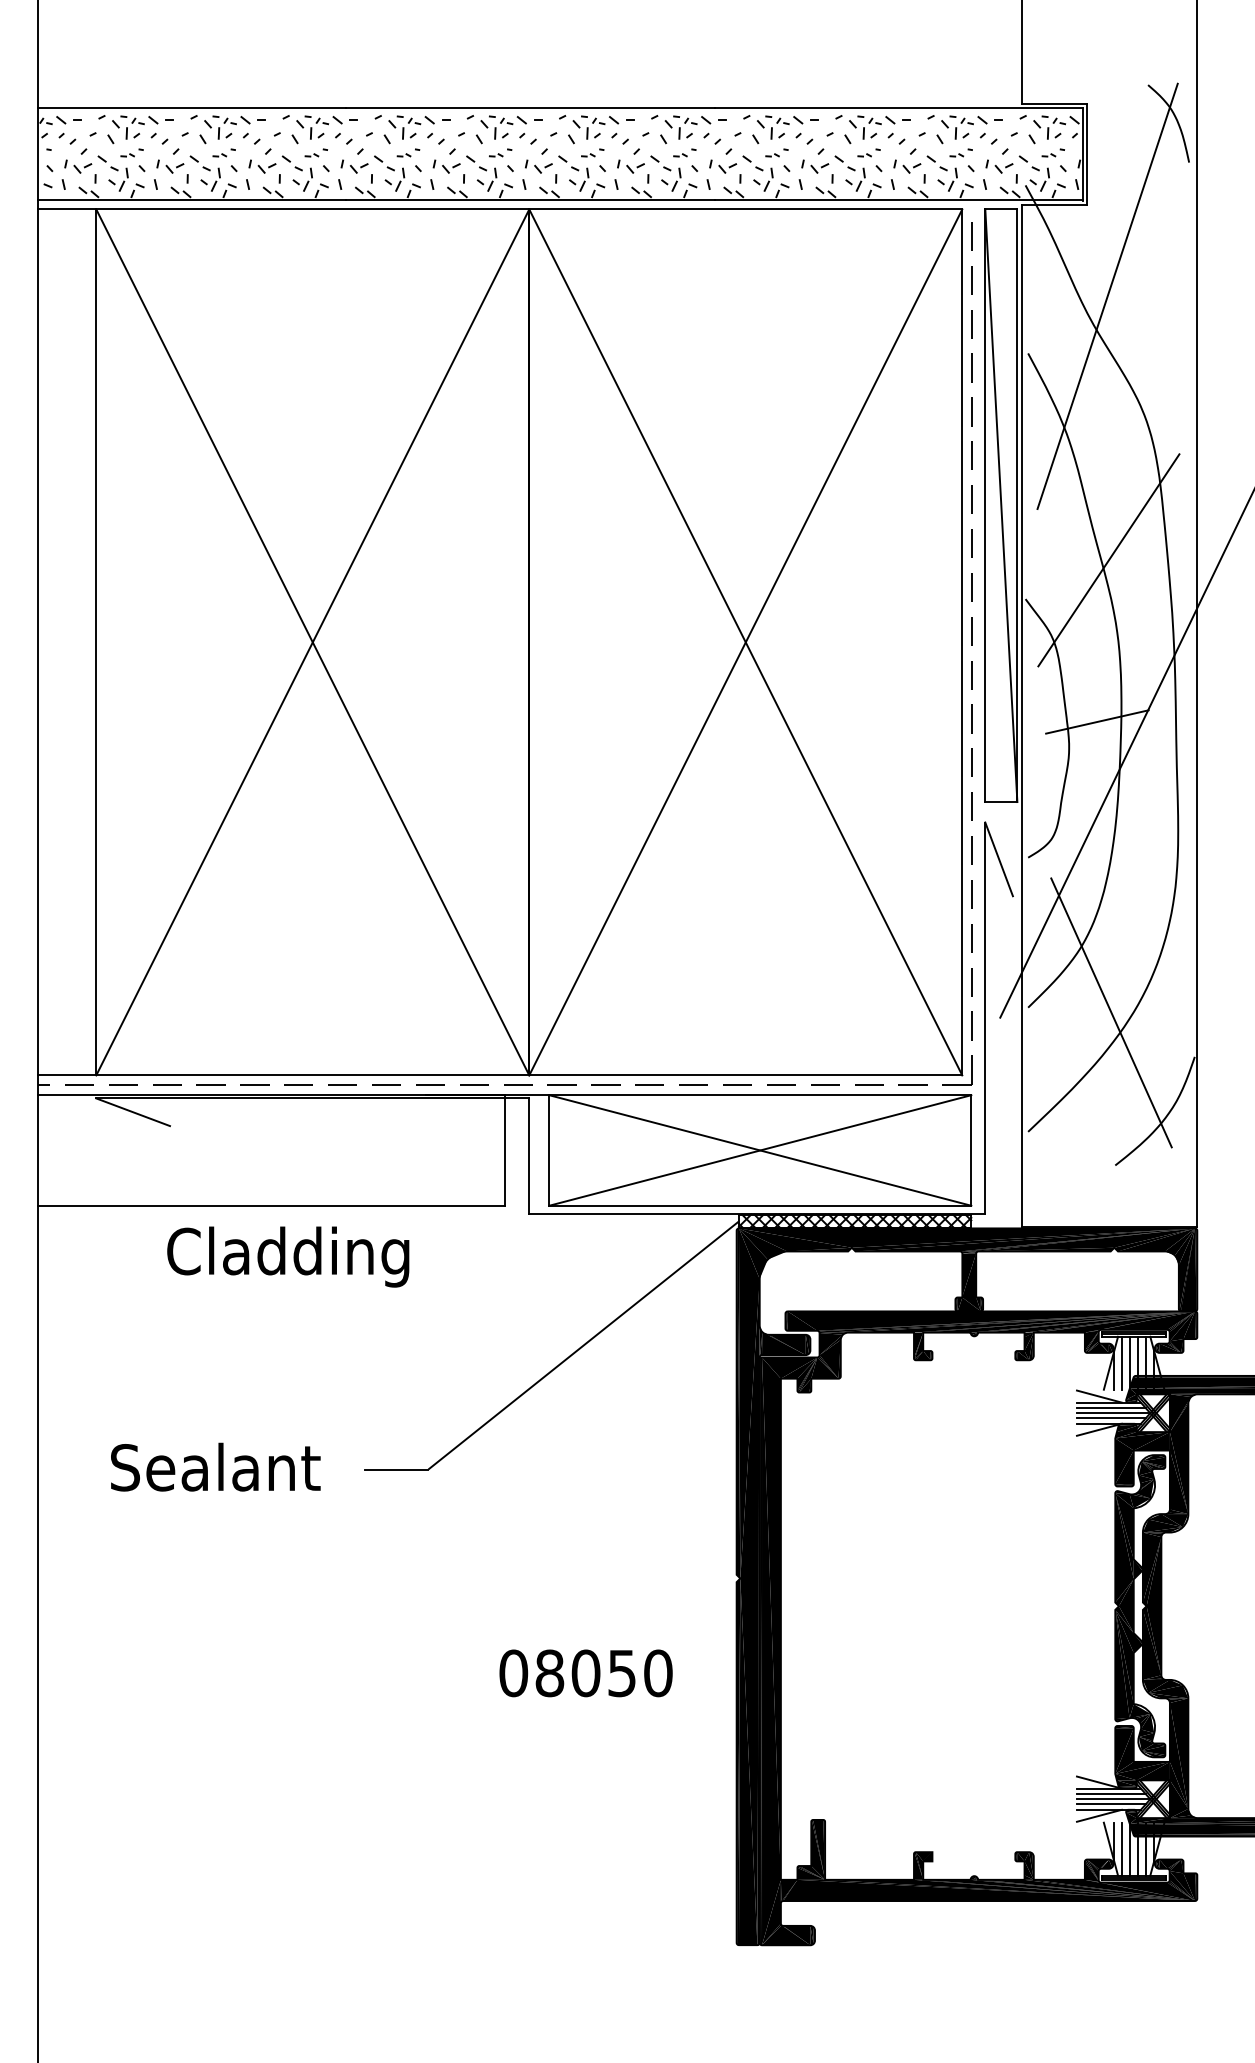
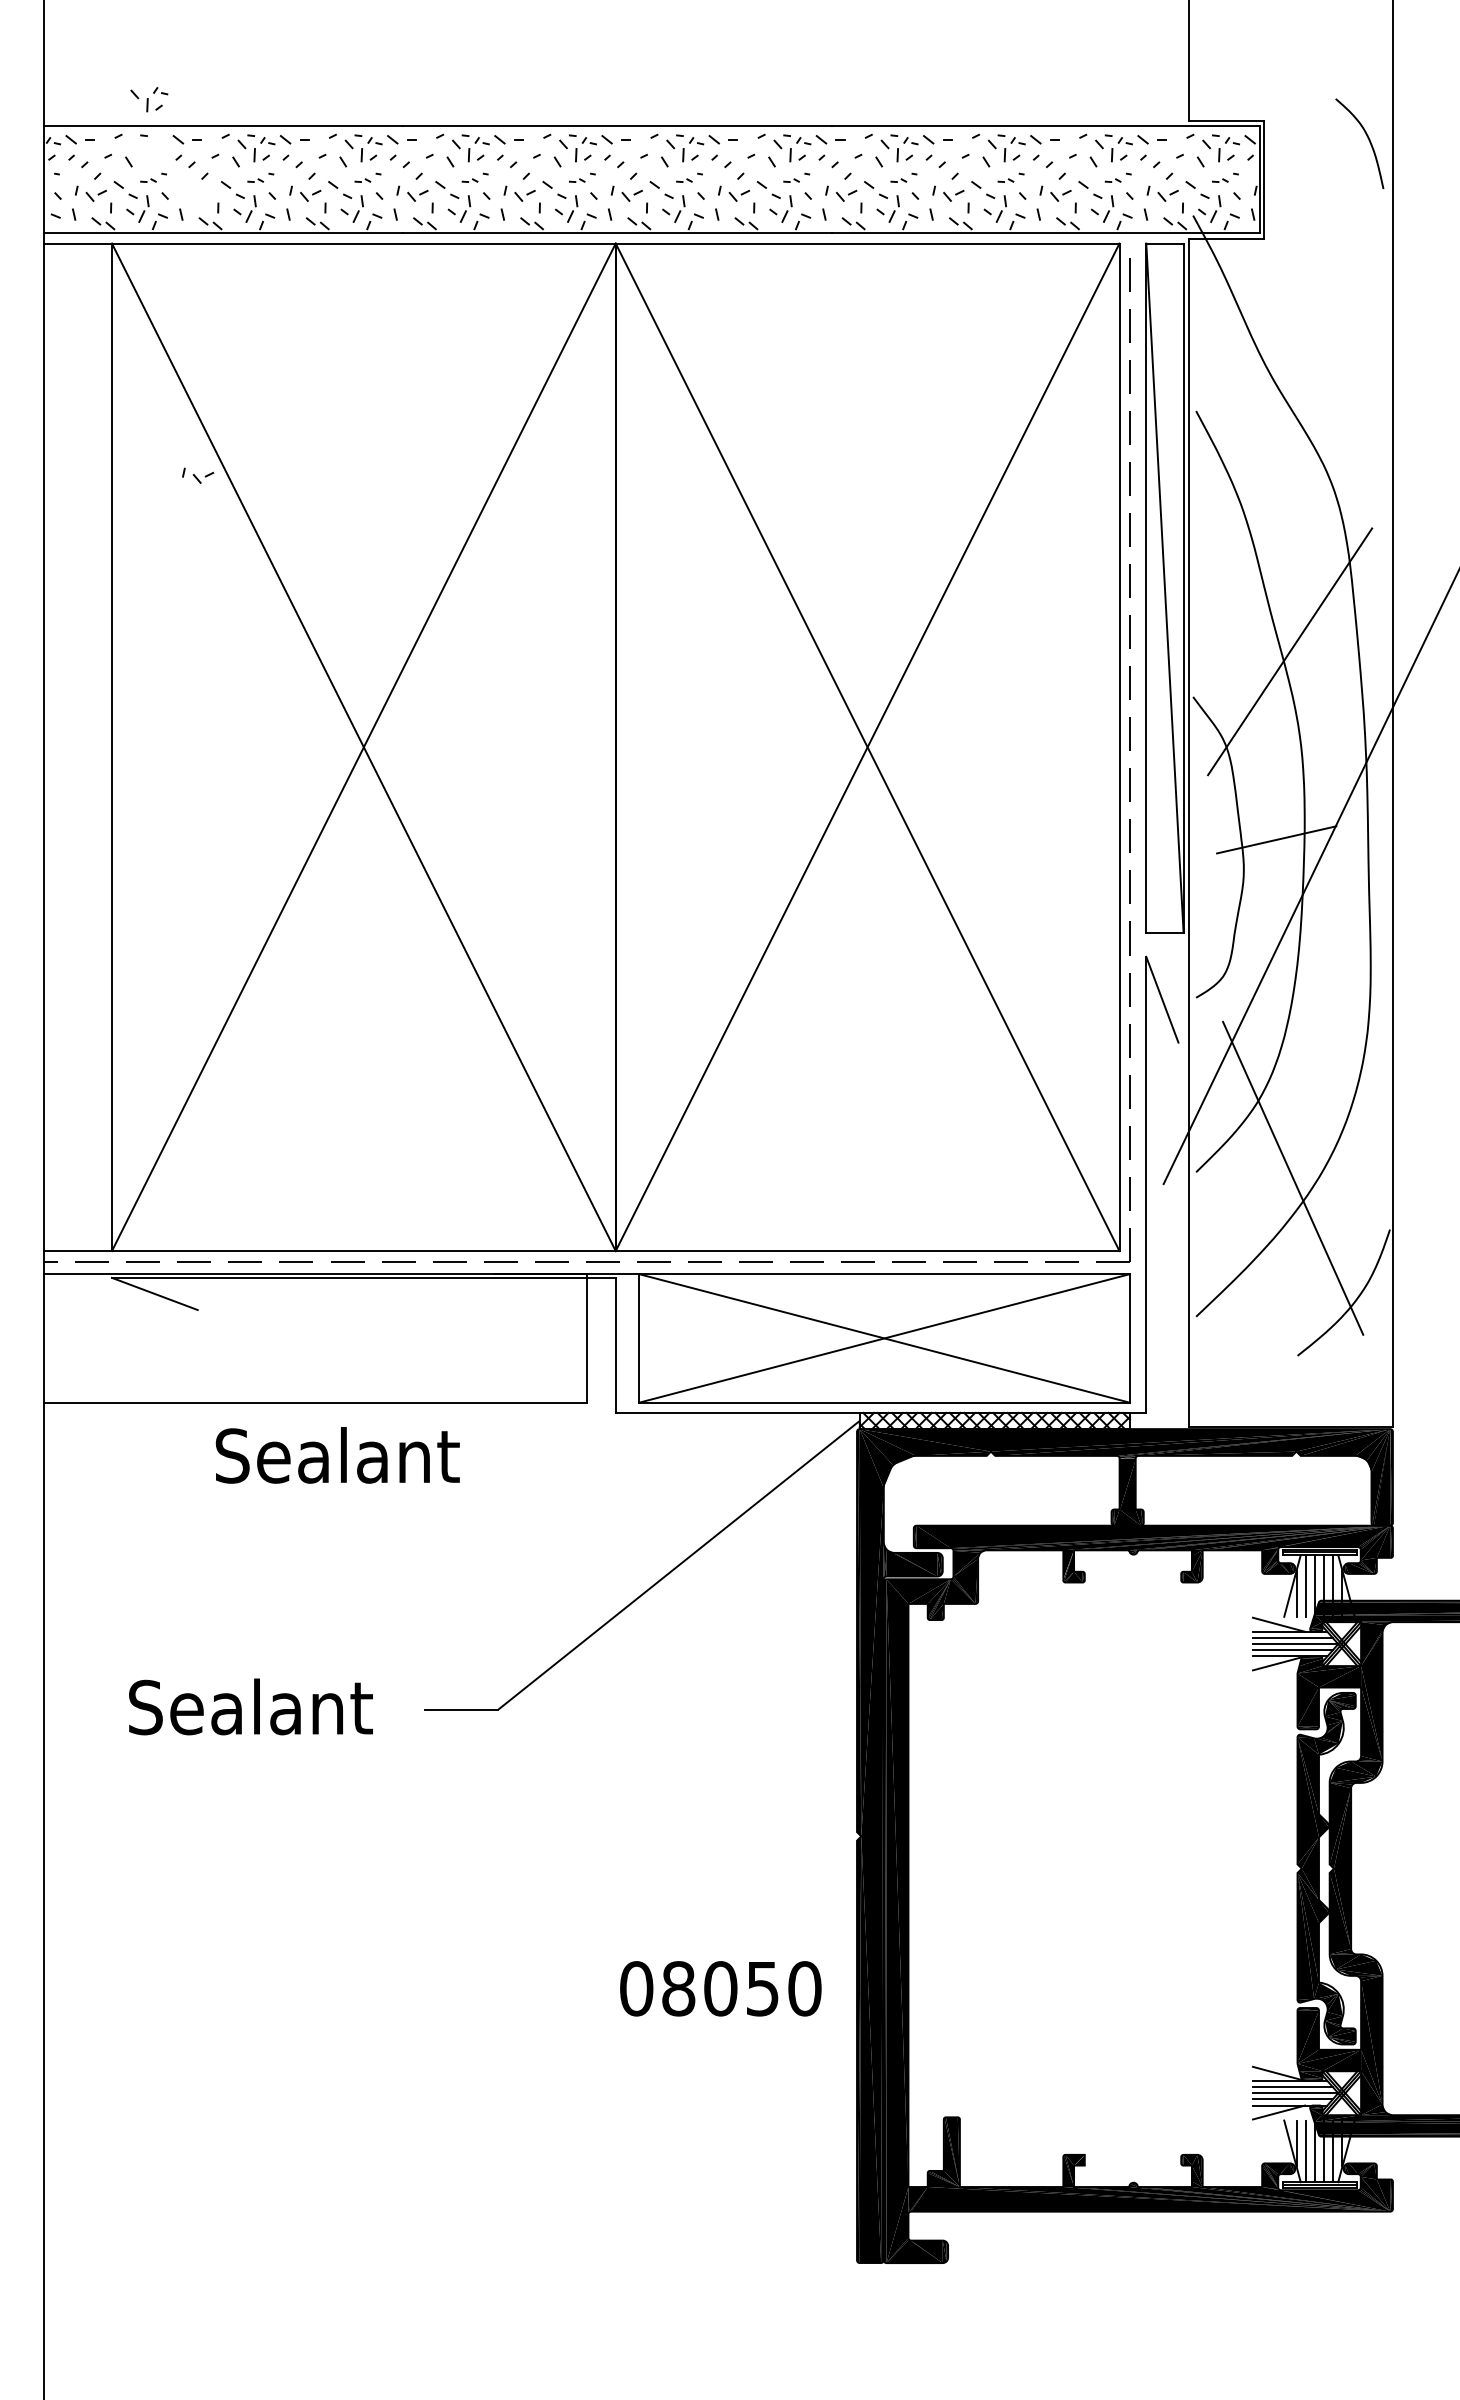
part: (128, 128) -> (149, 99), moved
part: (170, 166) -> (198, 475), moved
line: (1107, 296) -> (1288, 344), removed
text: (288, 1257) -> (335, 1462), Cladding -> Sealant
text: (585, 1673) -> (720, 1988), moved

